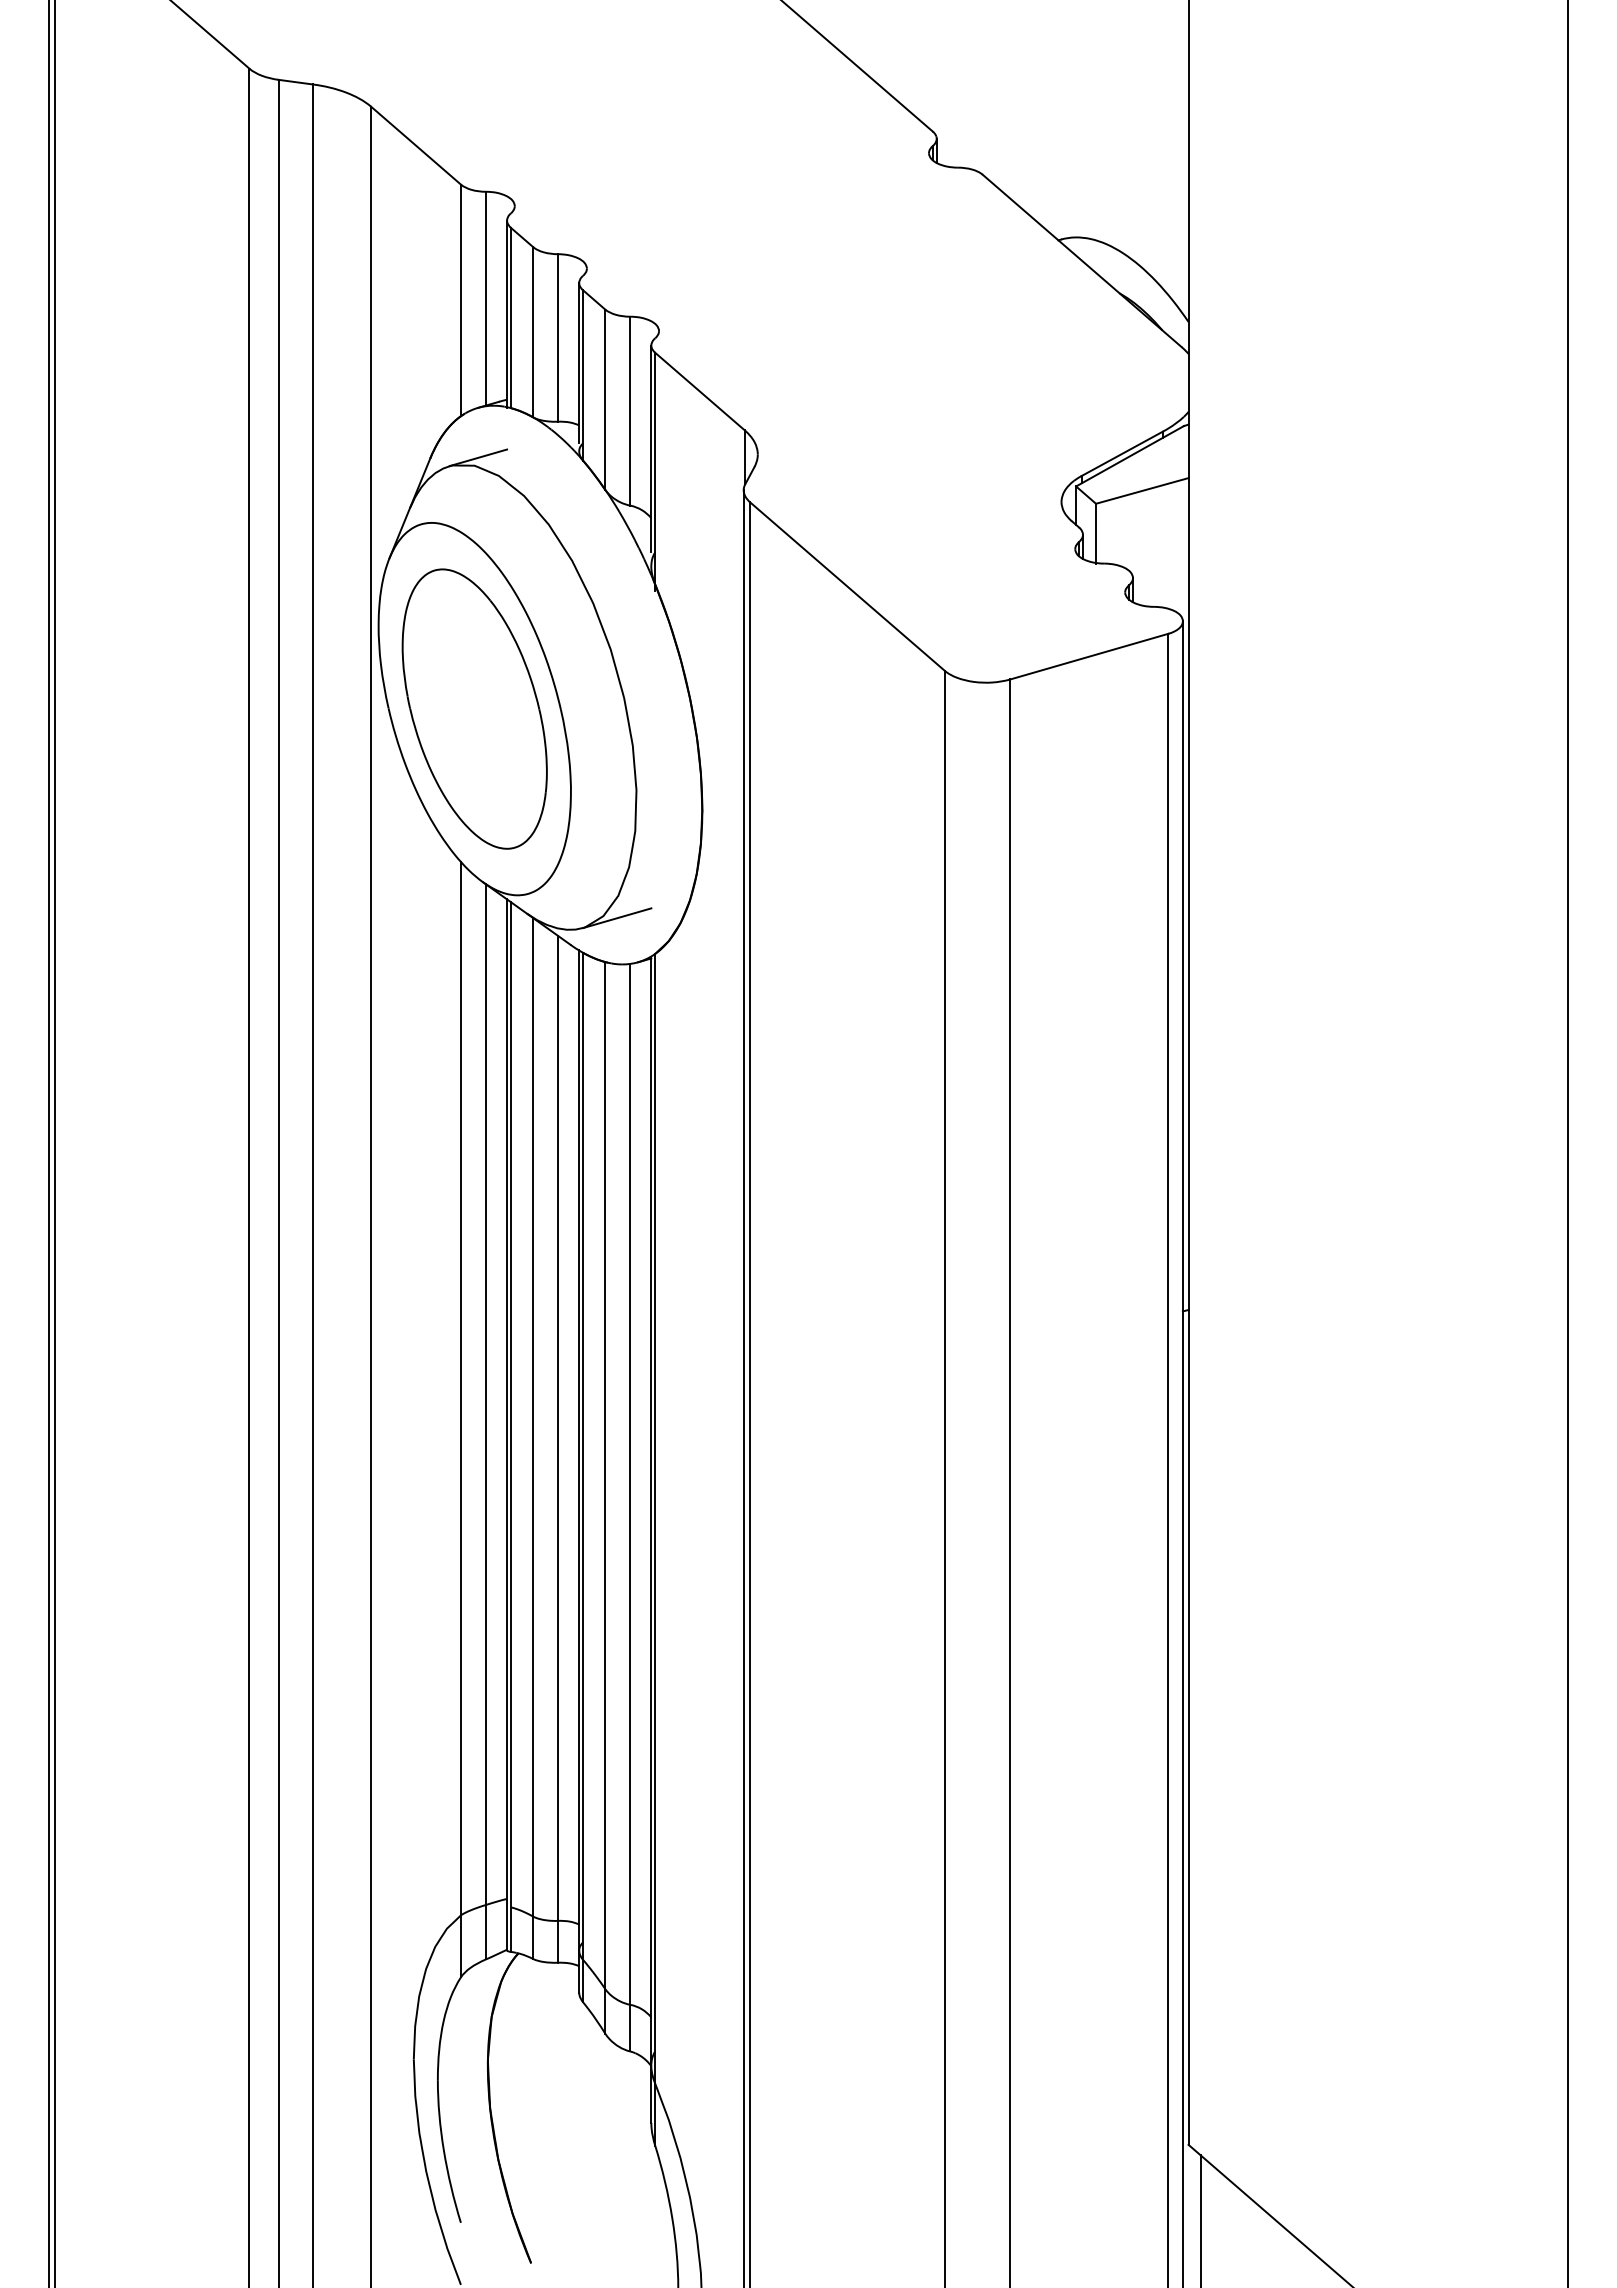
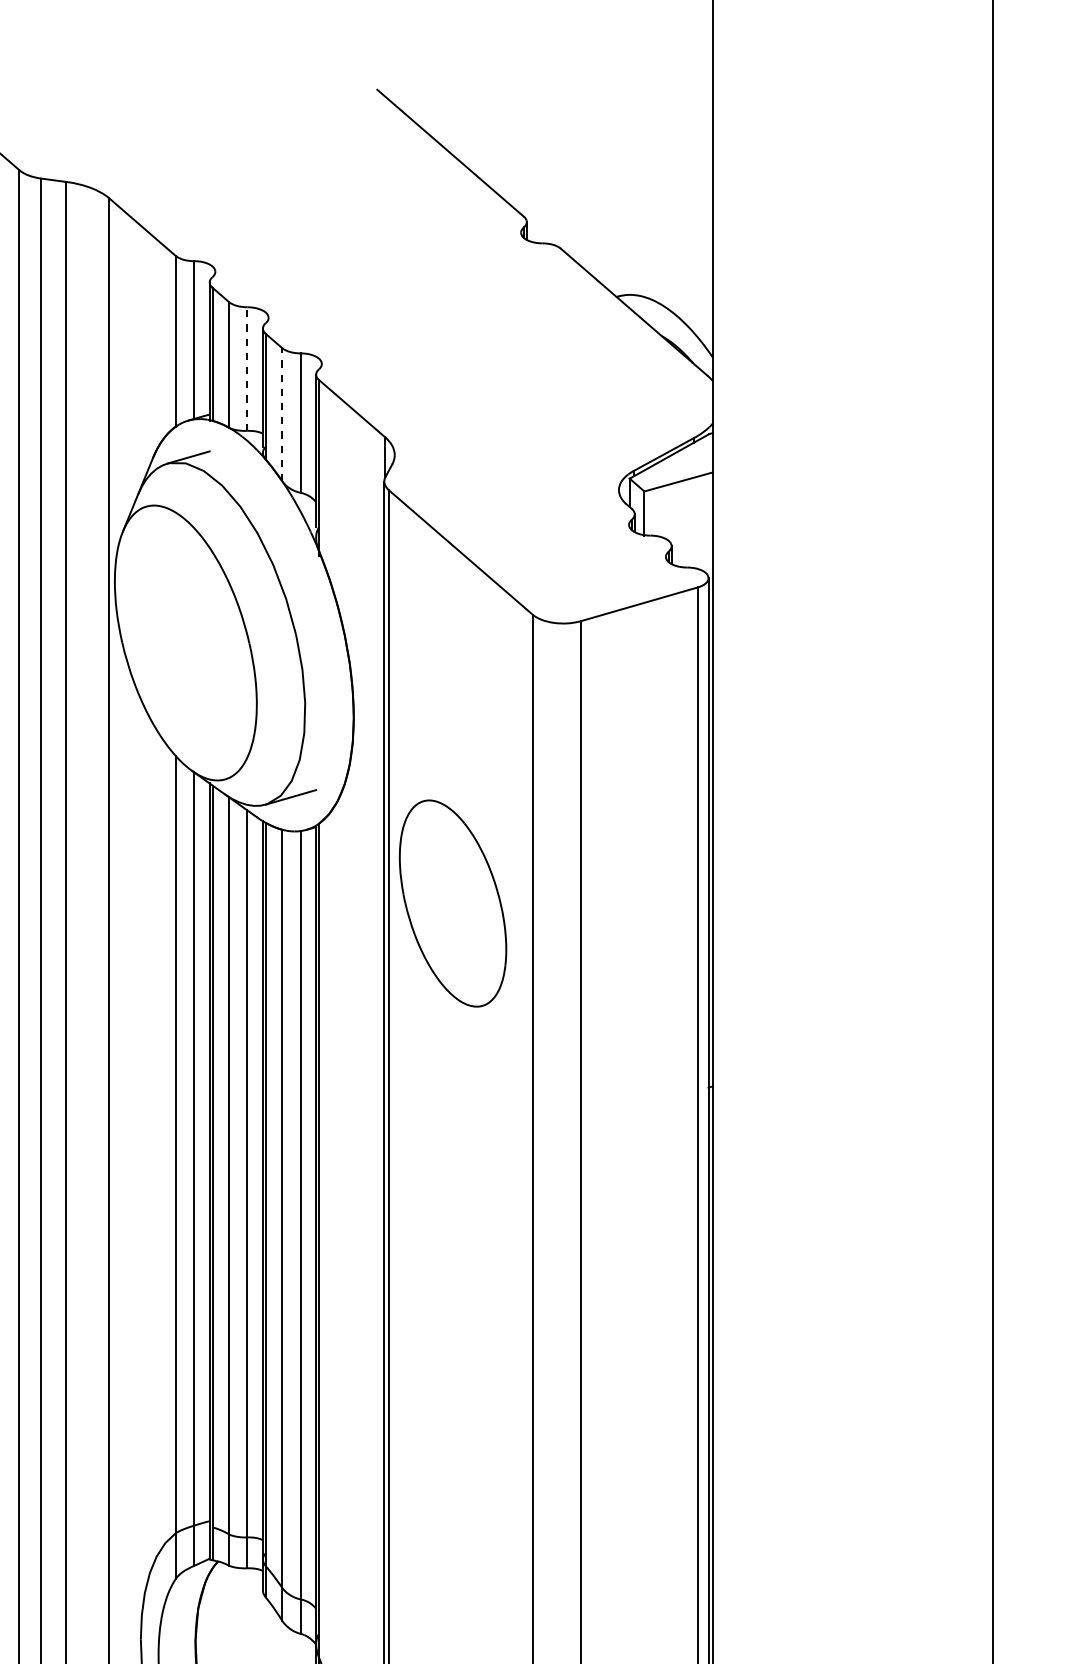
line: (558, 337) -> (247, 368), solid -> dashed
line: (605, 399) -> (282, 414), solid -> dashed
part: (474, 708) -> (452, 903), moved

